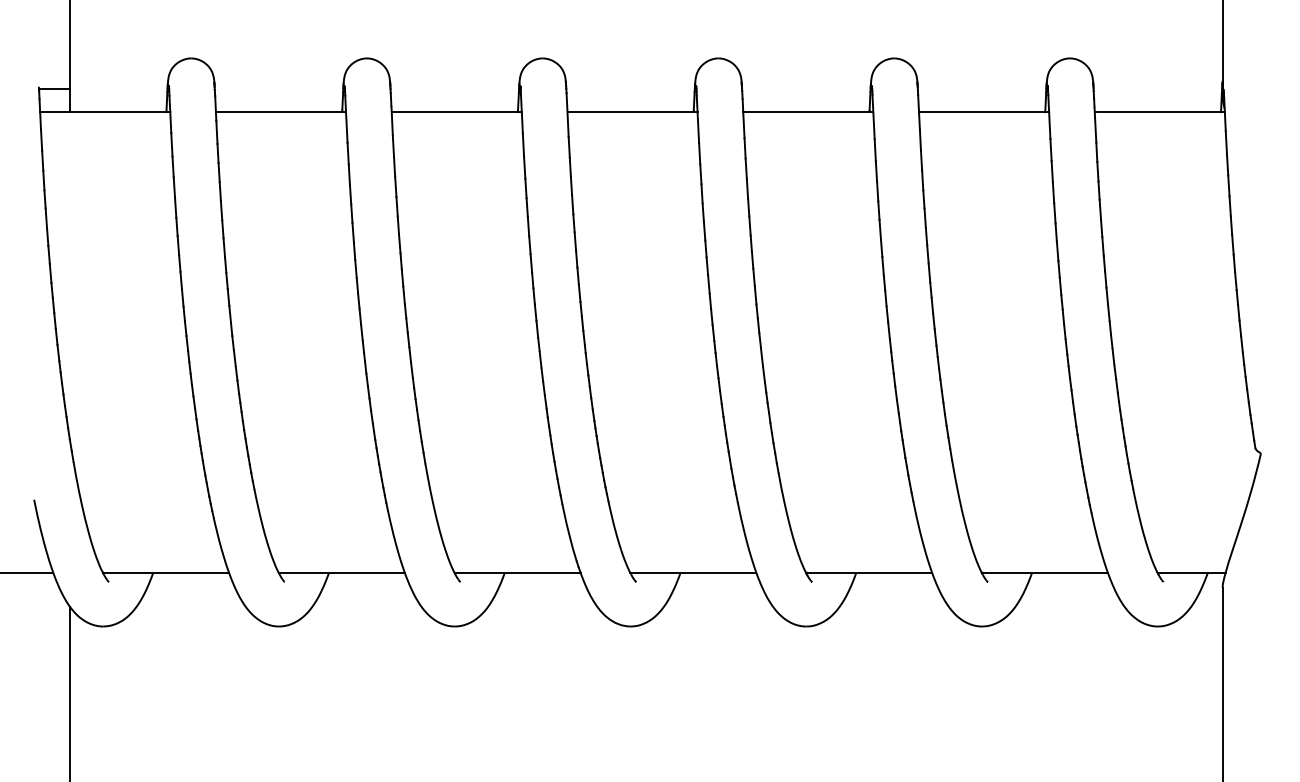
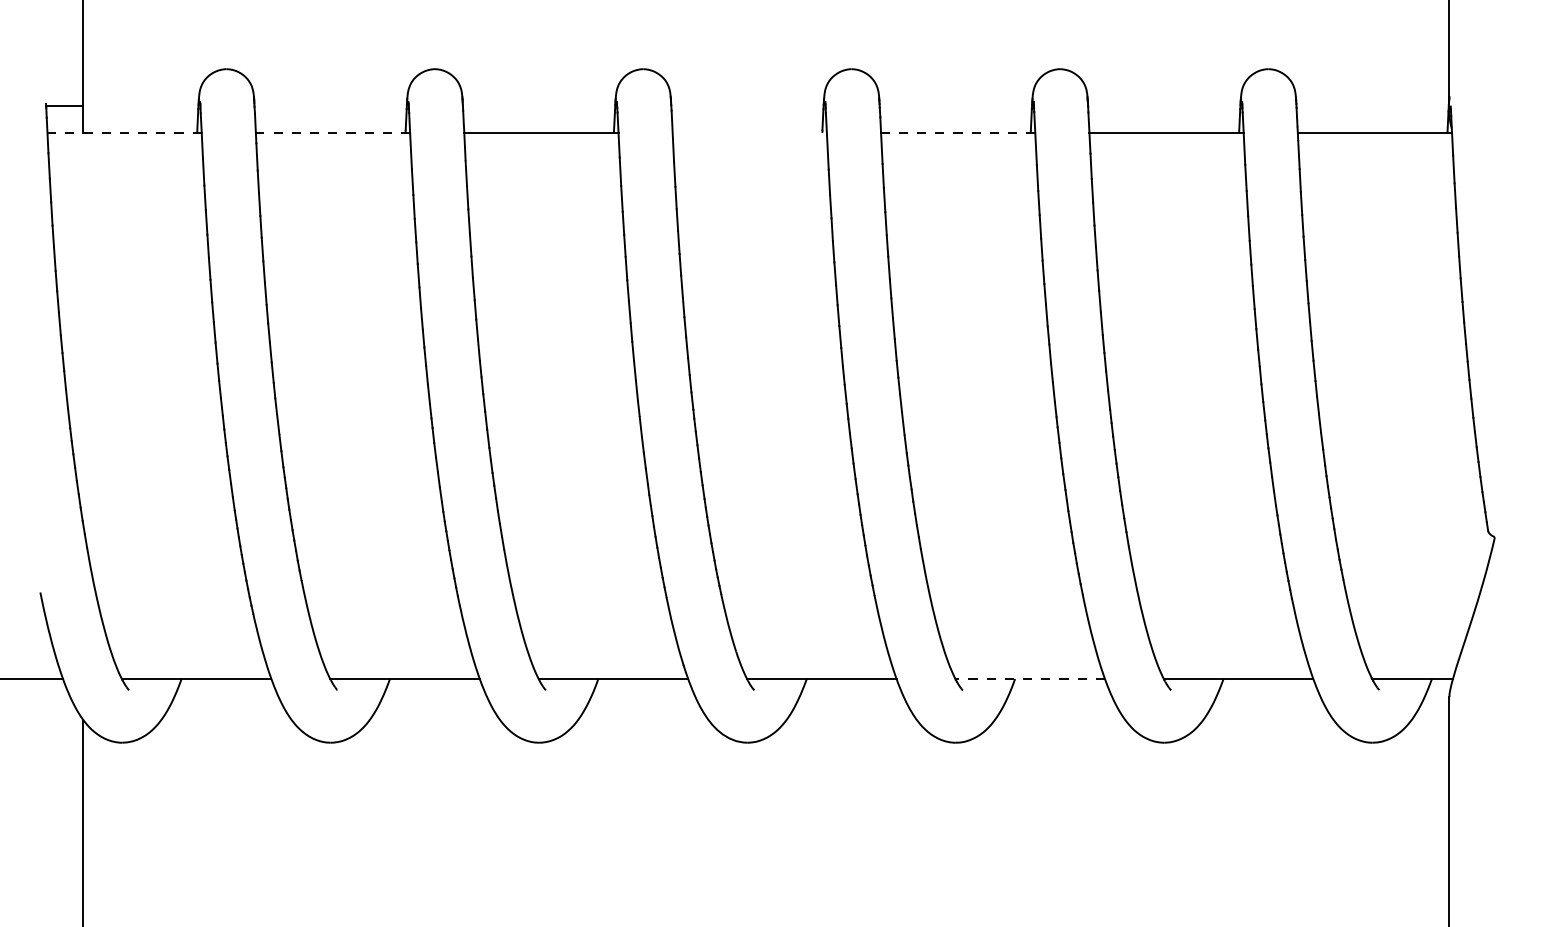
line: (104, 112) -> (123, 133), solid -> dashed
line: (280, 112) -> (332, 133), solid -> dashed
line: (632, 112) -> (749, 133), removed
line: (807, 112) -> (957, 133), solid -> dashed
line: (868, 572) -> (1029, 678), solid -> dashed

